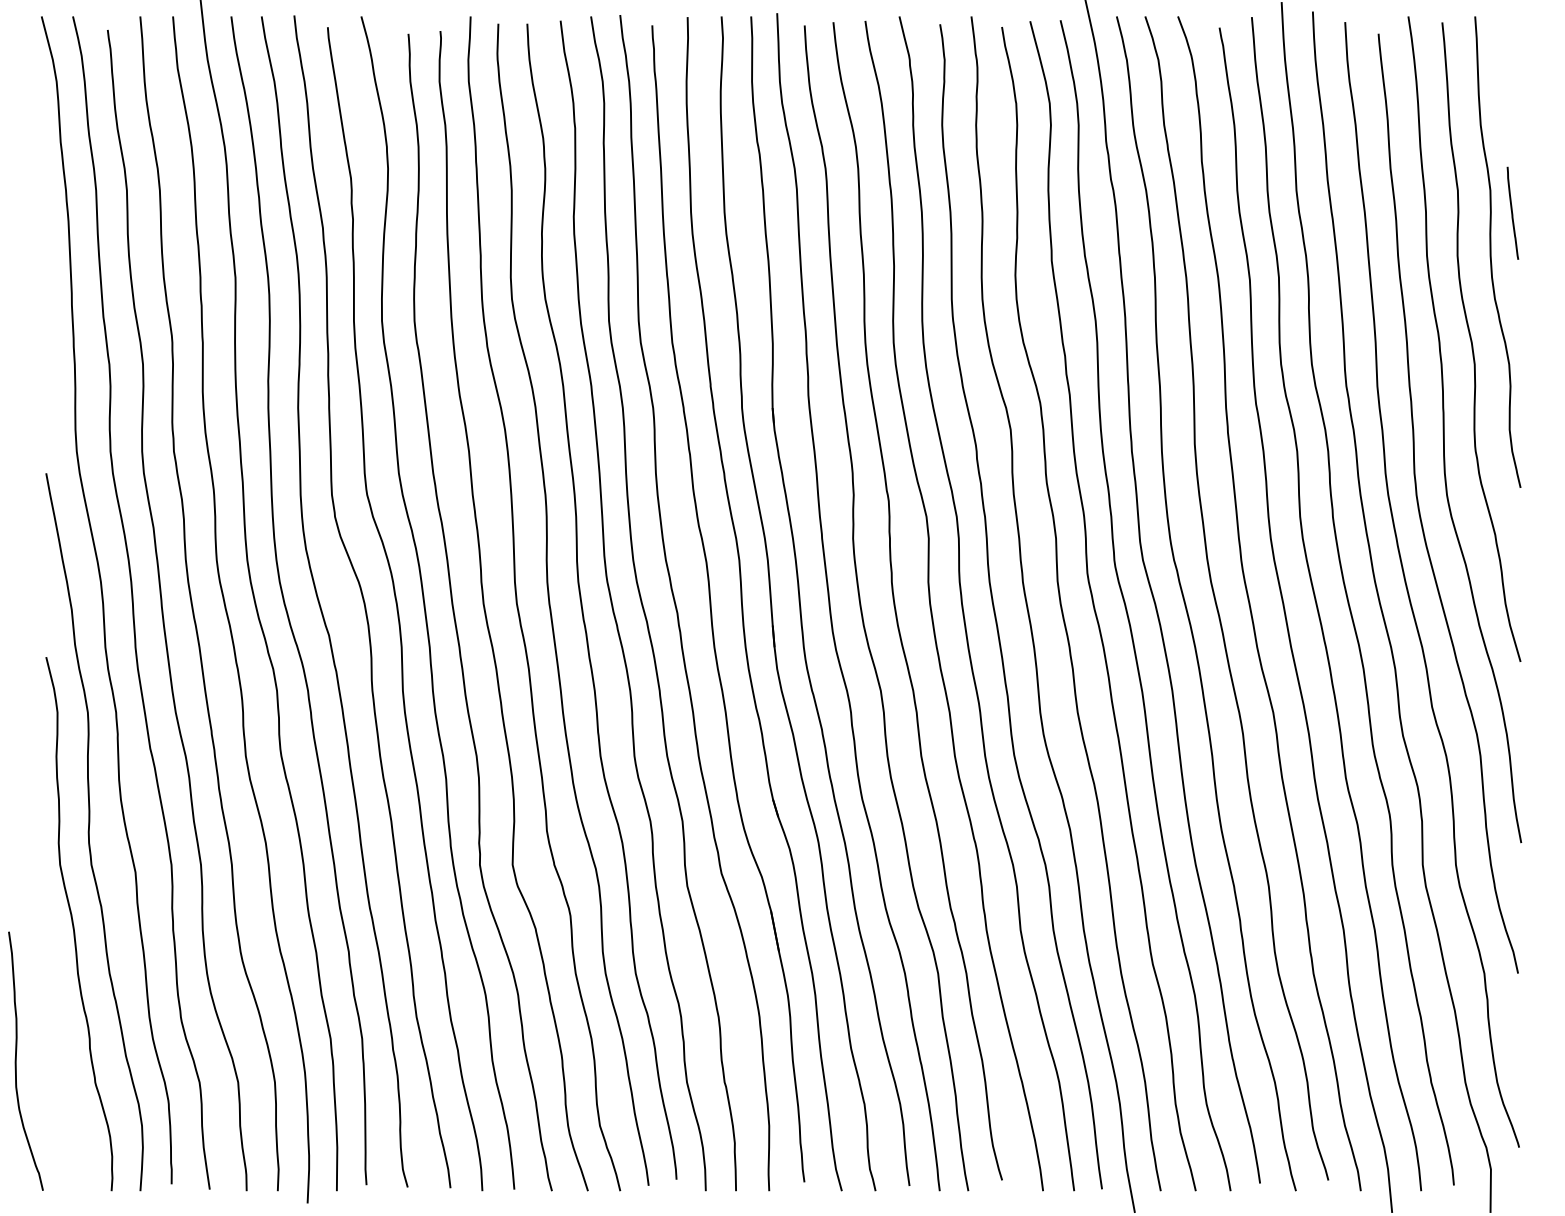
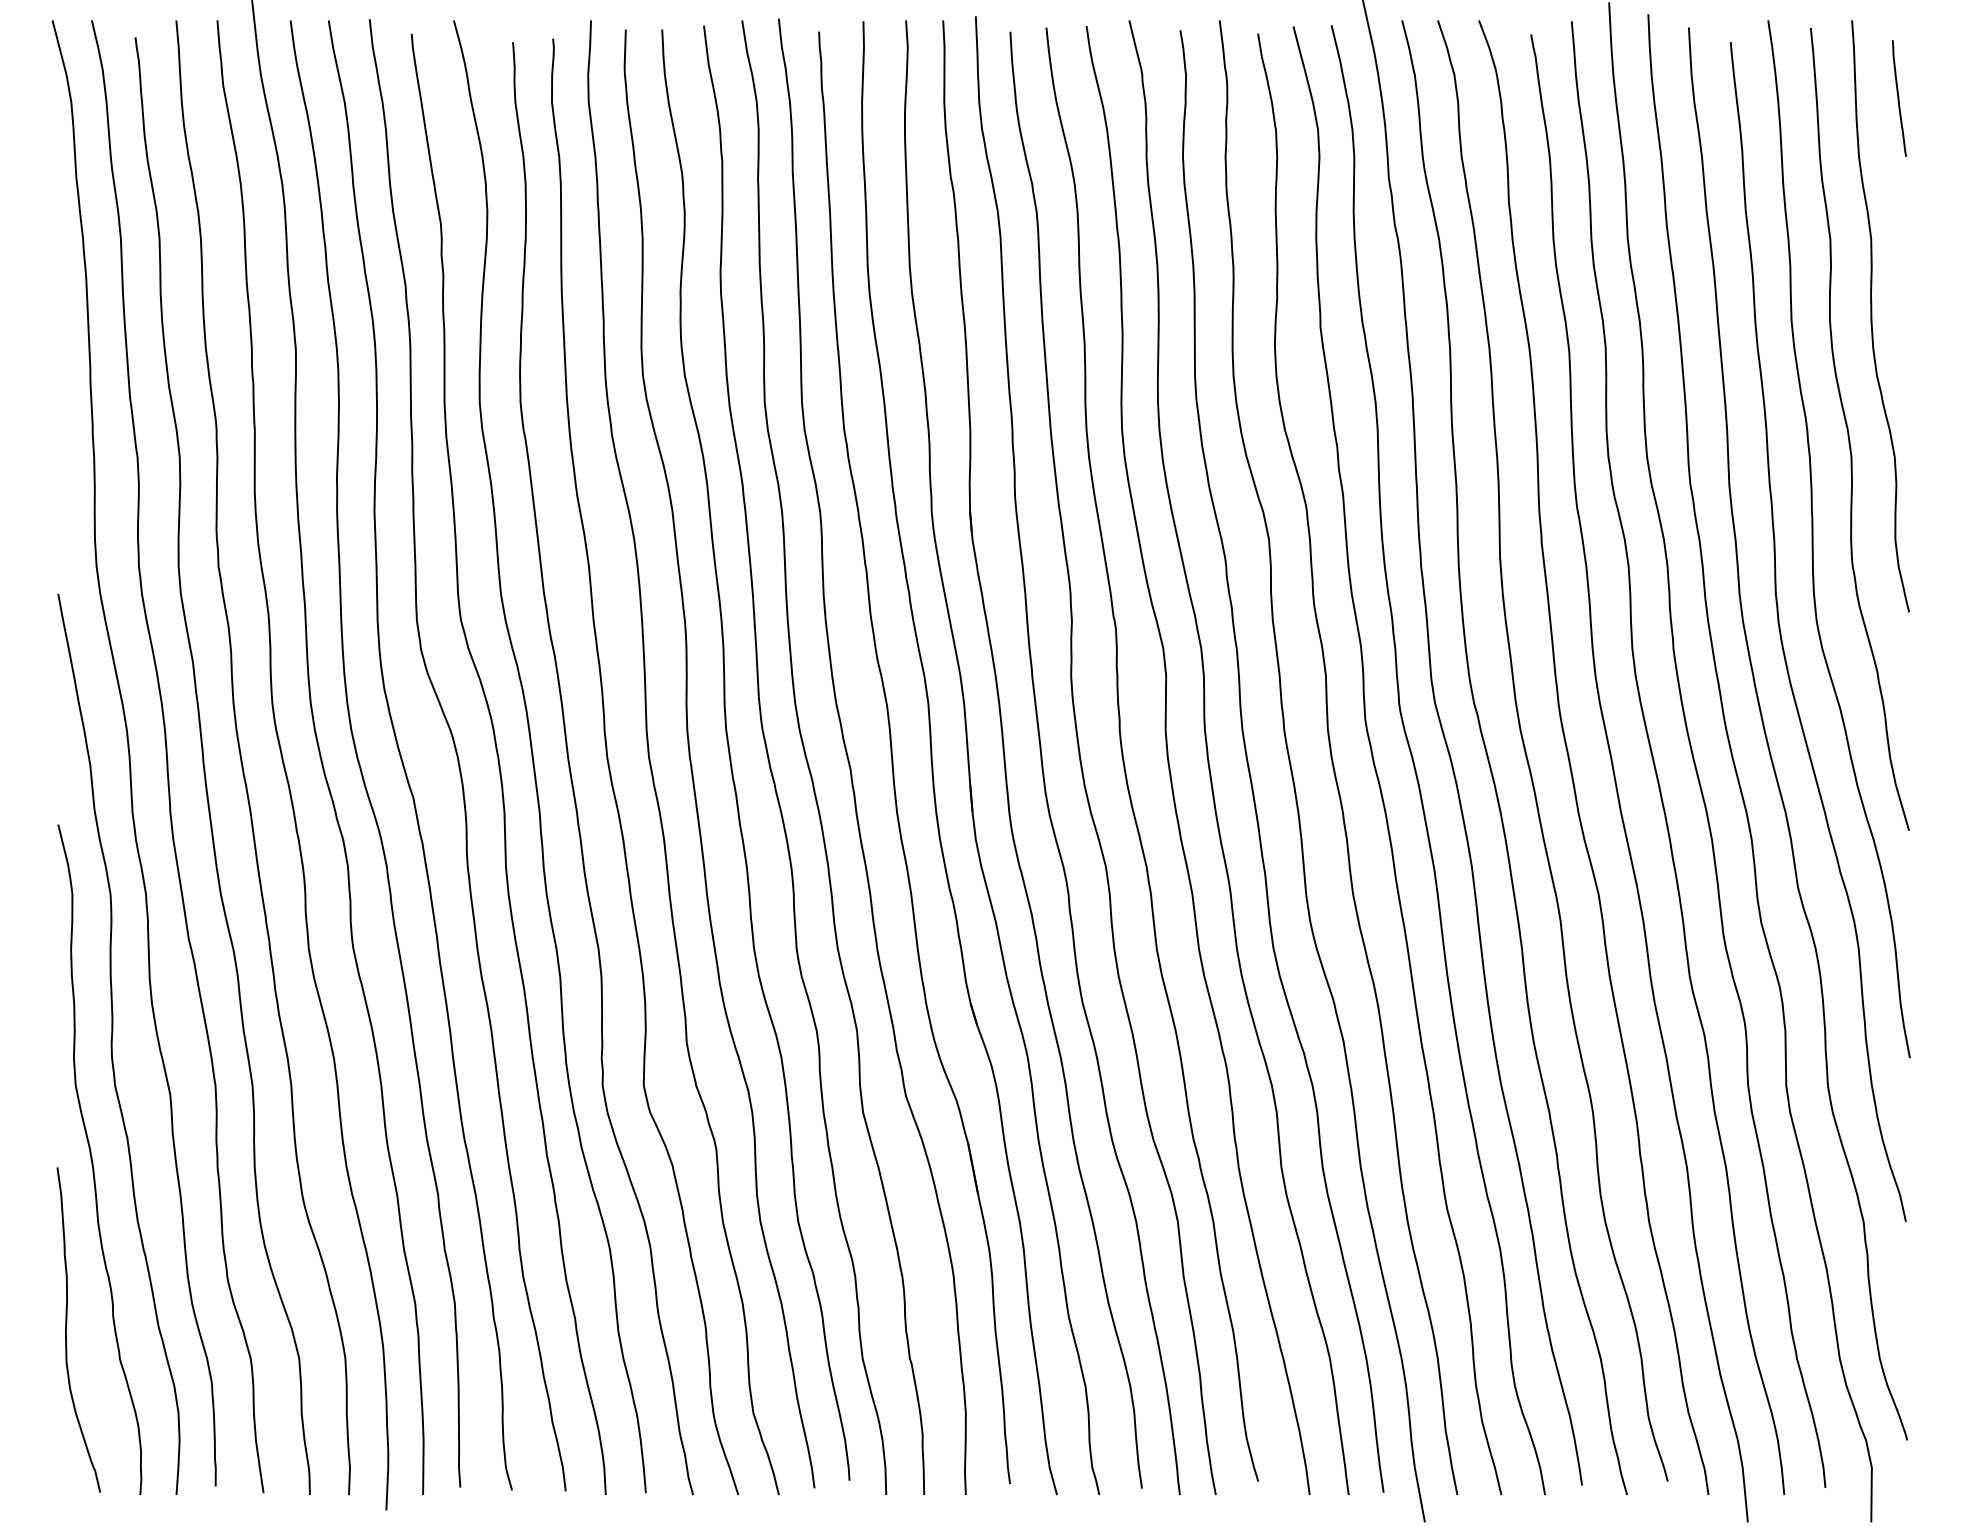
curve: (1512, 213) -> (1898, 98), moved
curve: (16, 1060) -> (66, 1329), moved

